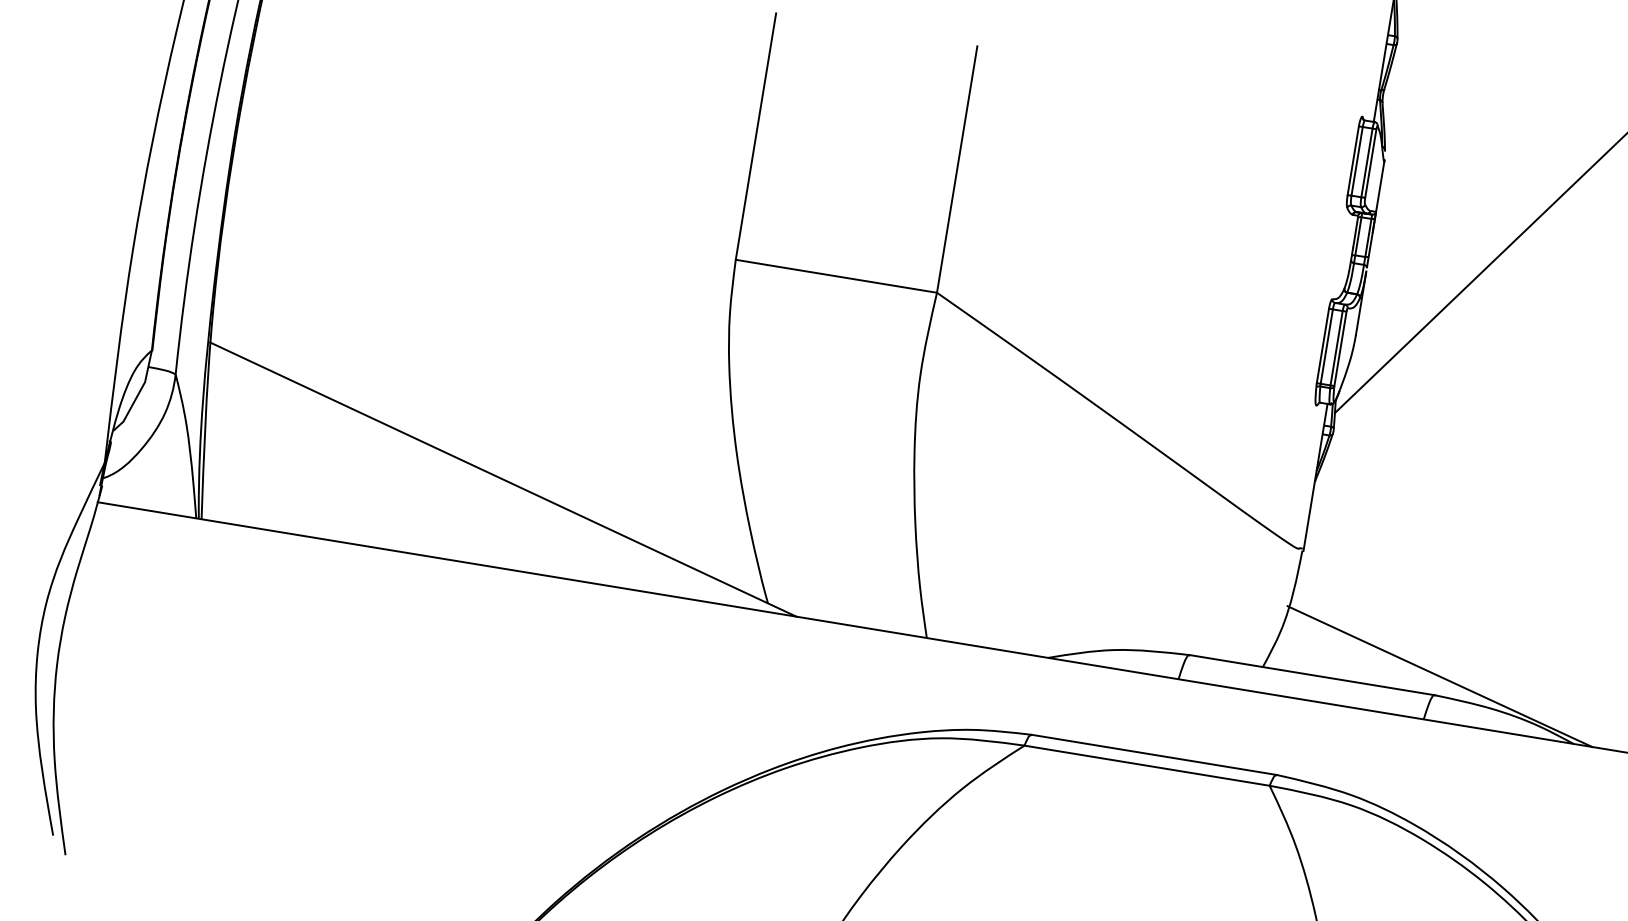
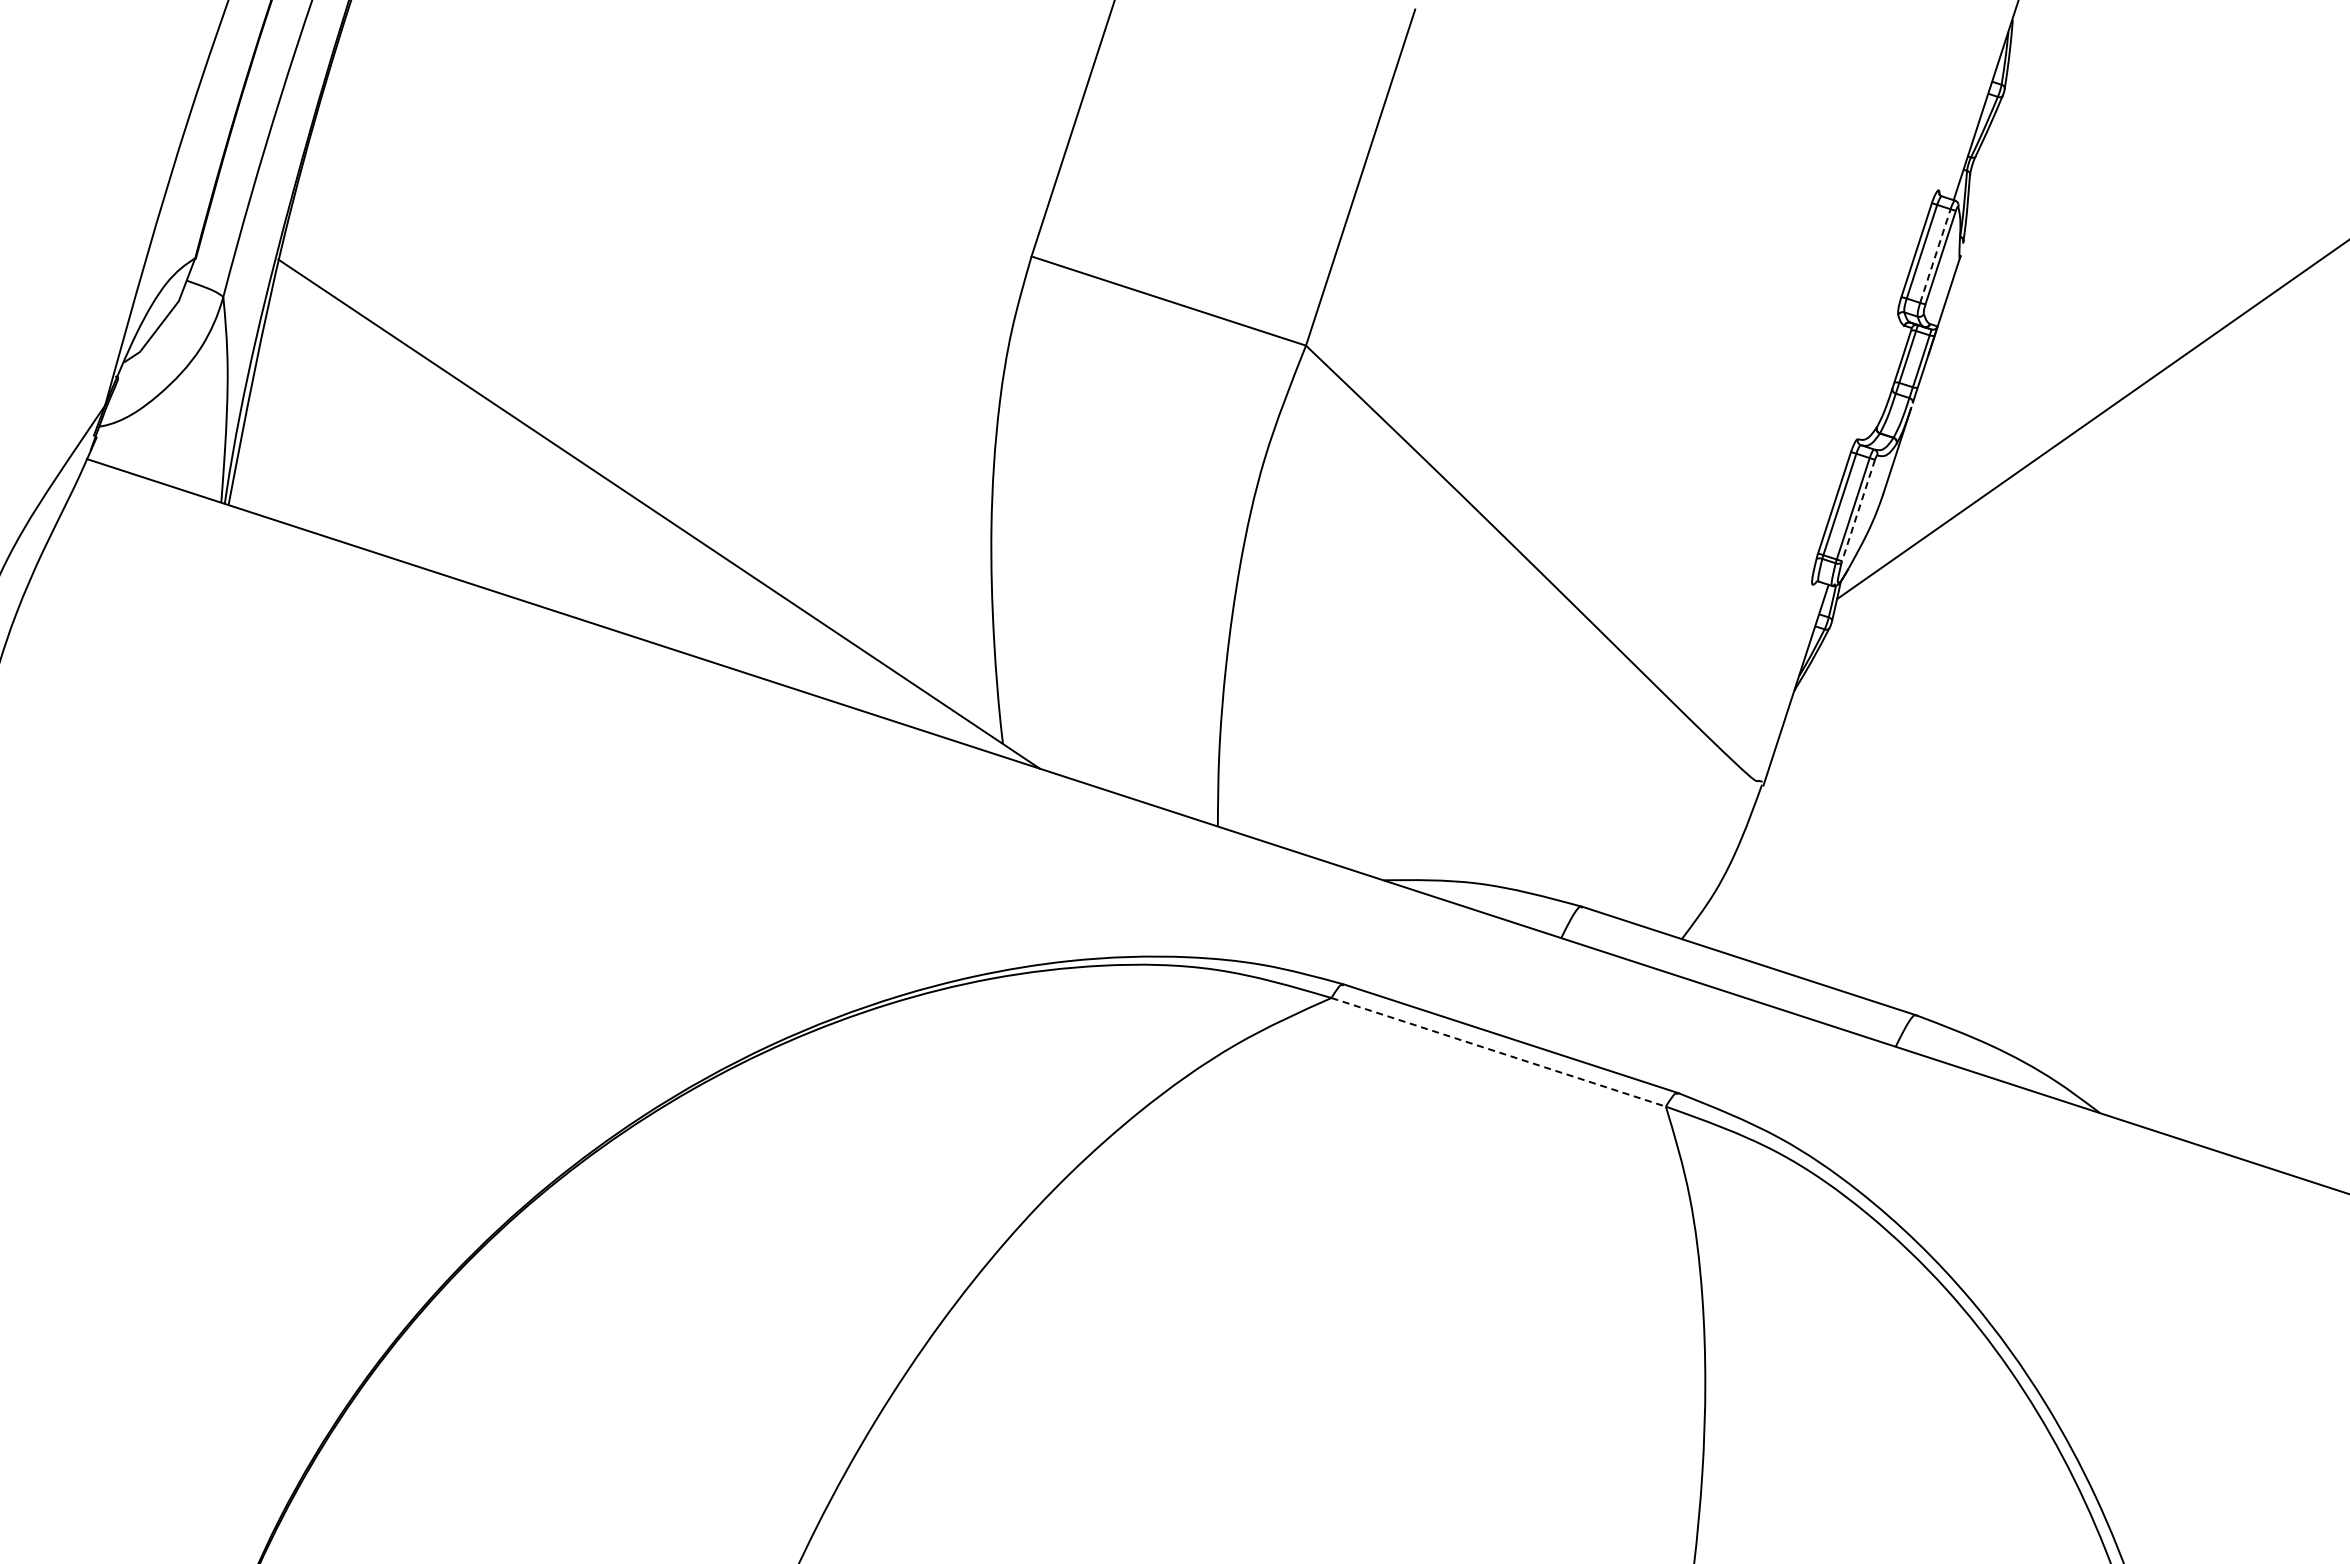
line: (1366, 162) -> (1935, 255), solid -> dashed
line: (1340, 349) -> (1858, 511), solid -> dashed
line: (1439, 676) -> (1927, 990), removed
line: (1146, 765) -> (1498, 1052), solid -> dashed

